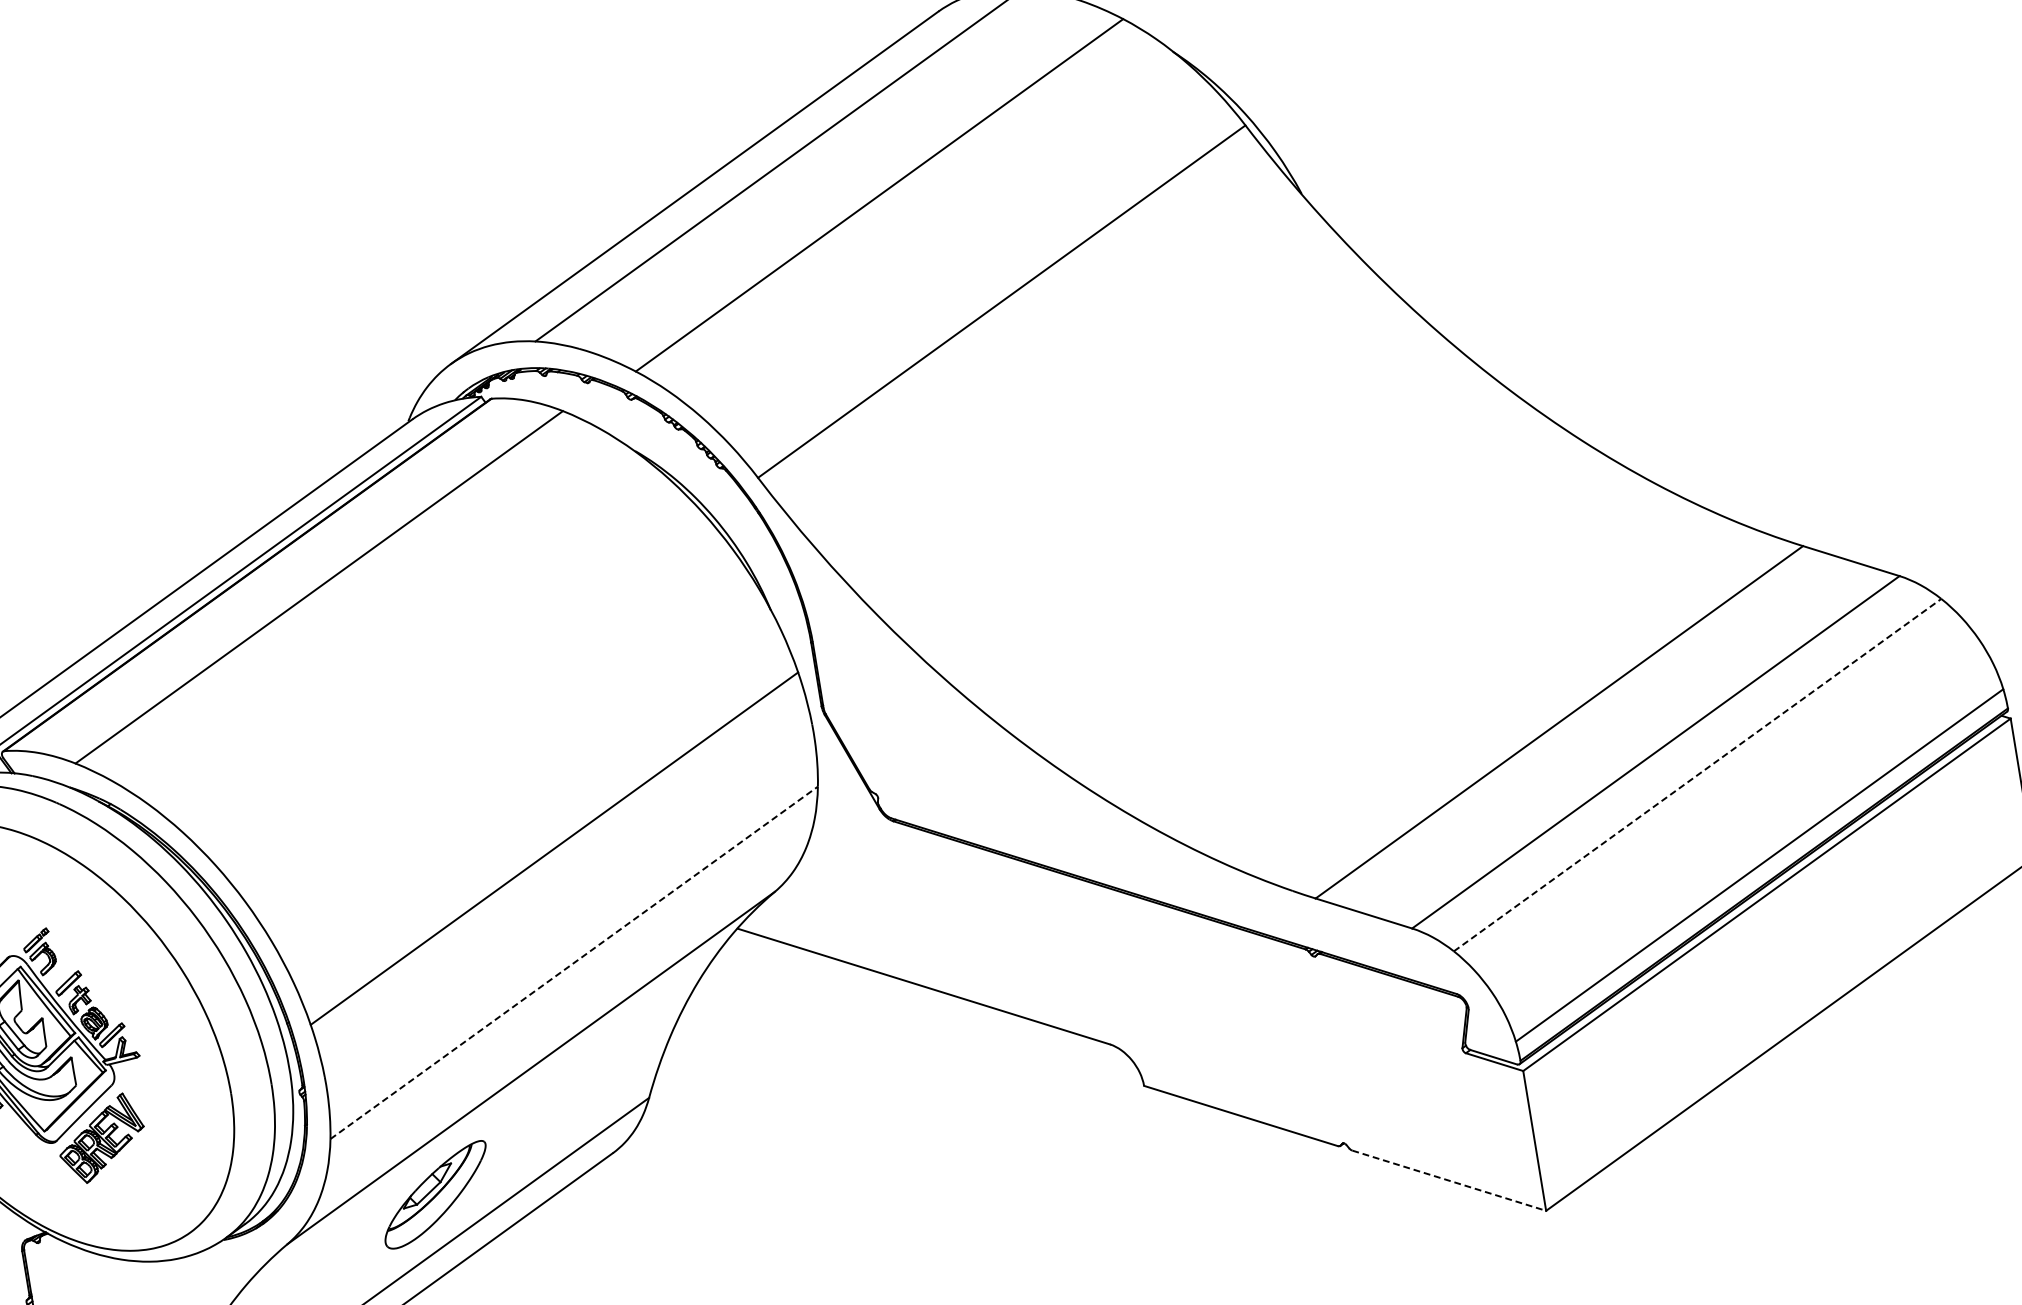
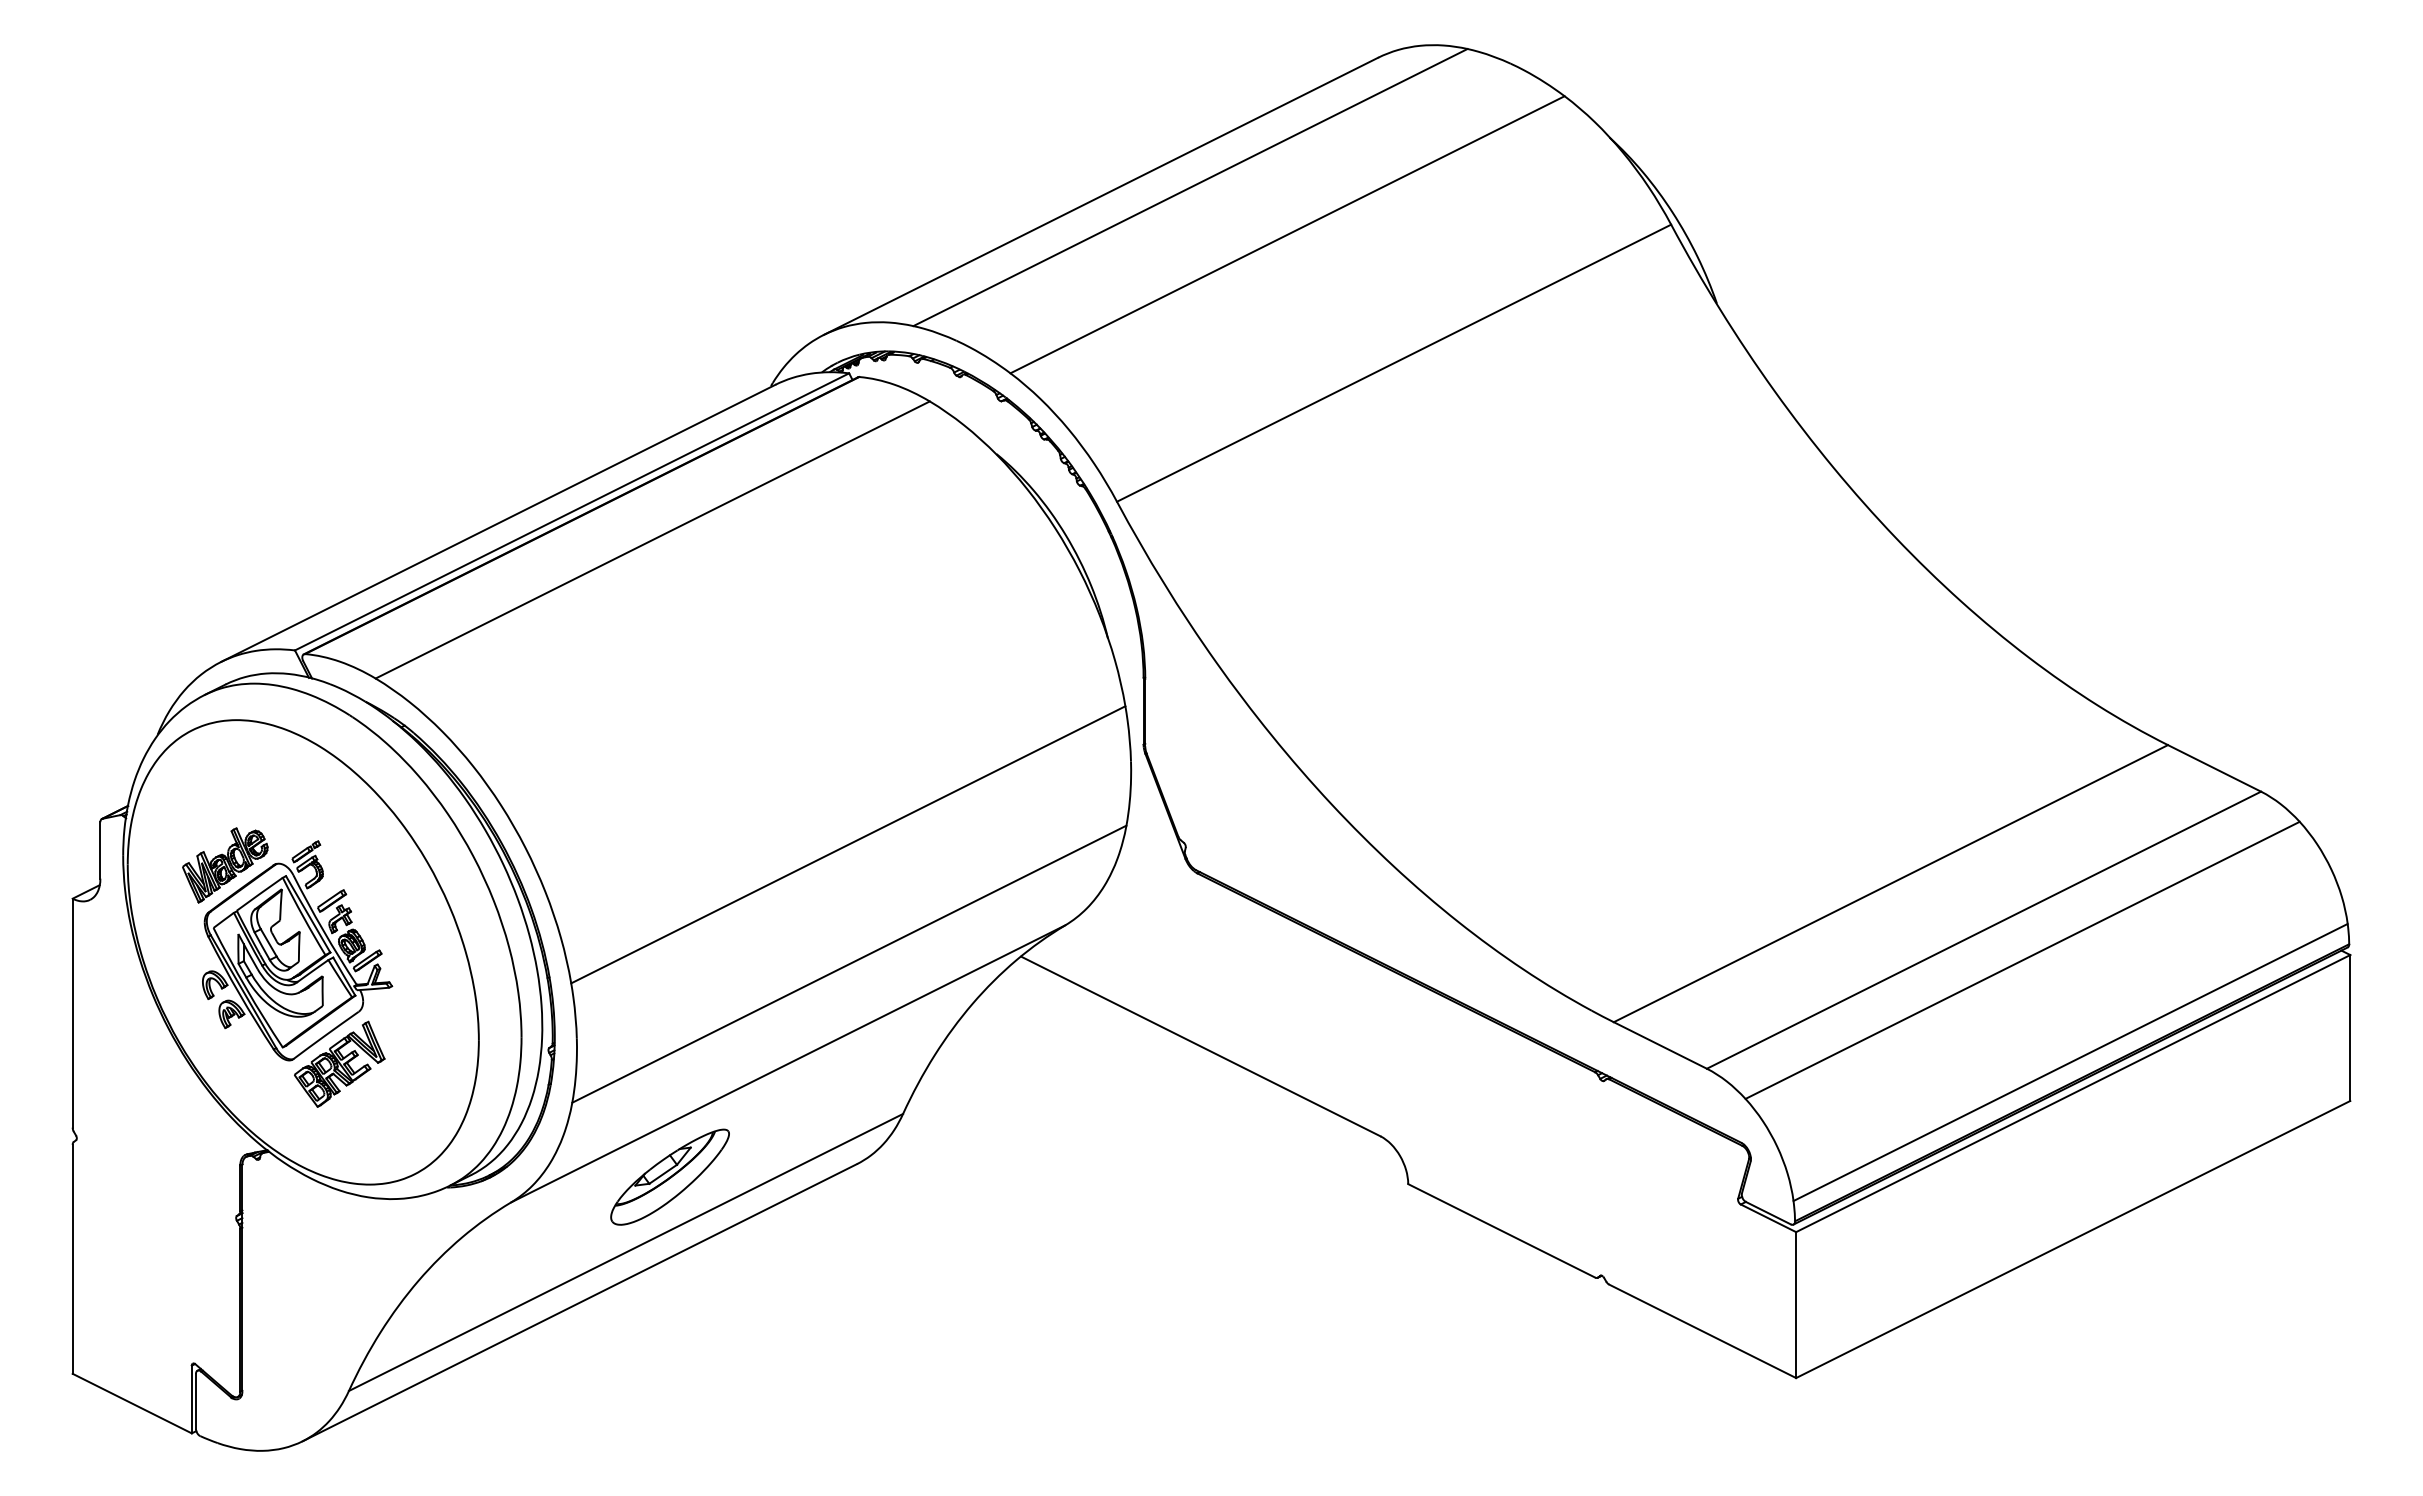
line: (1697, 775) -> (2022, 960), dashed -> solid
line: (574, 963) -> (849, 964), dashed -> solid
line: (1450, 1180) -> (1703, 1331), dashed -> solid

